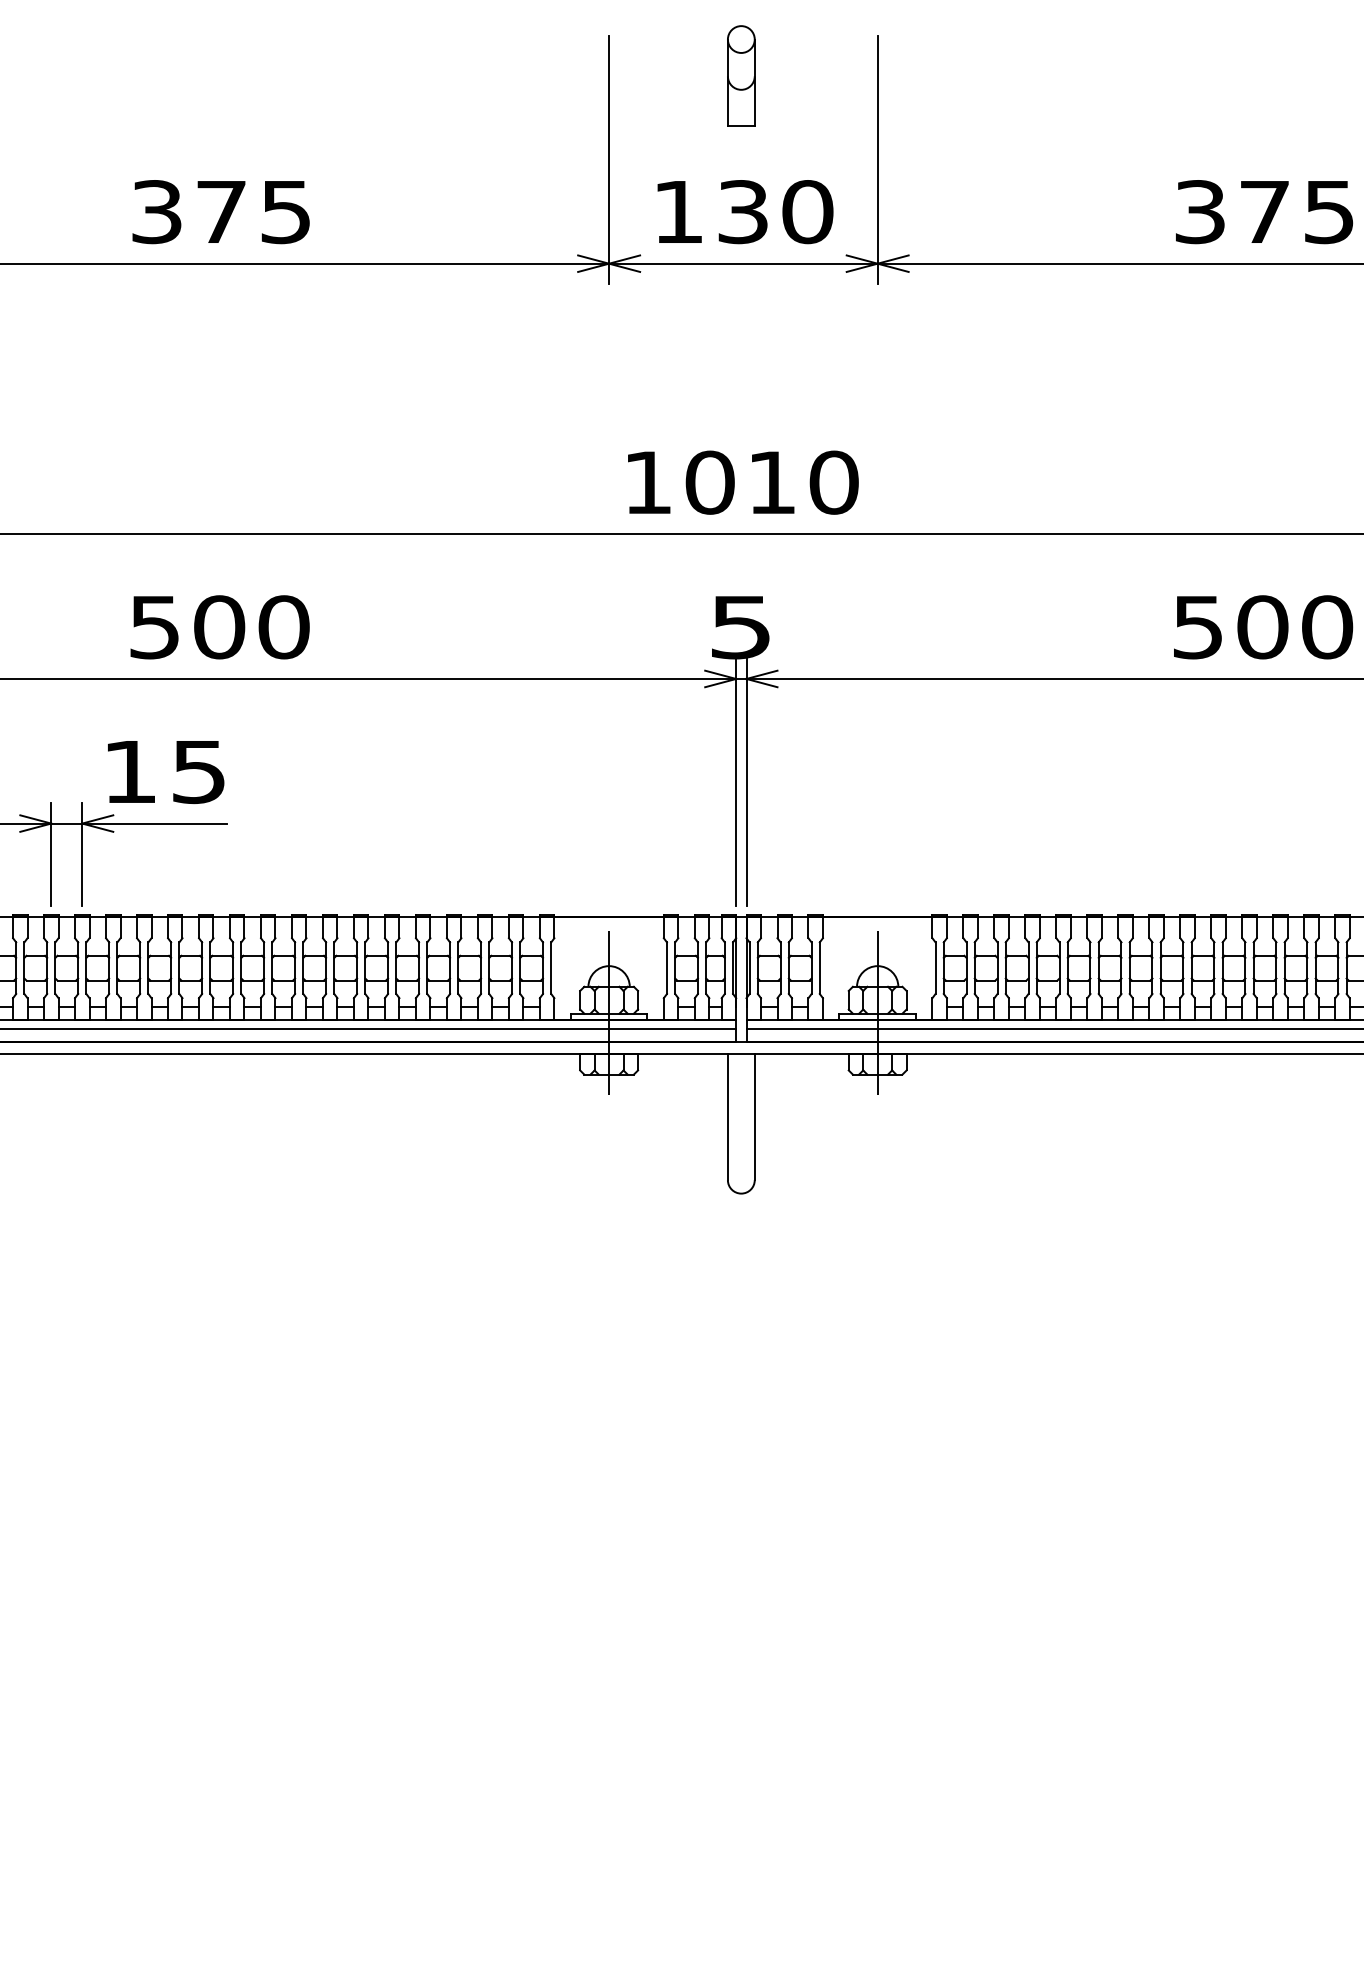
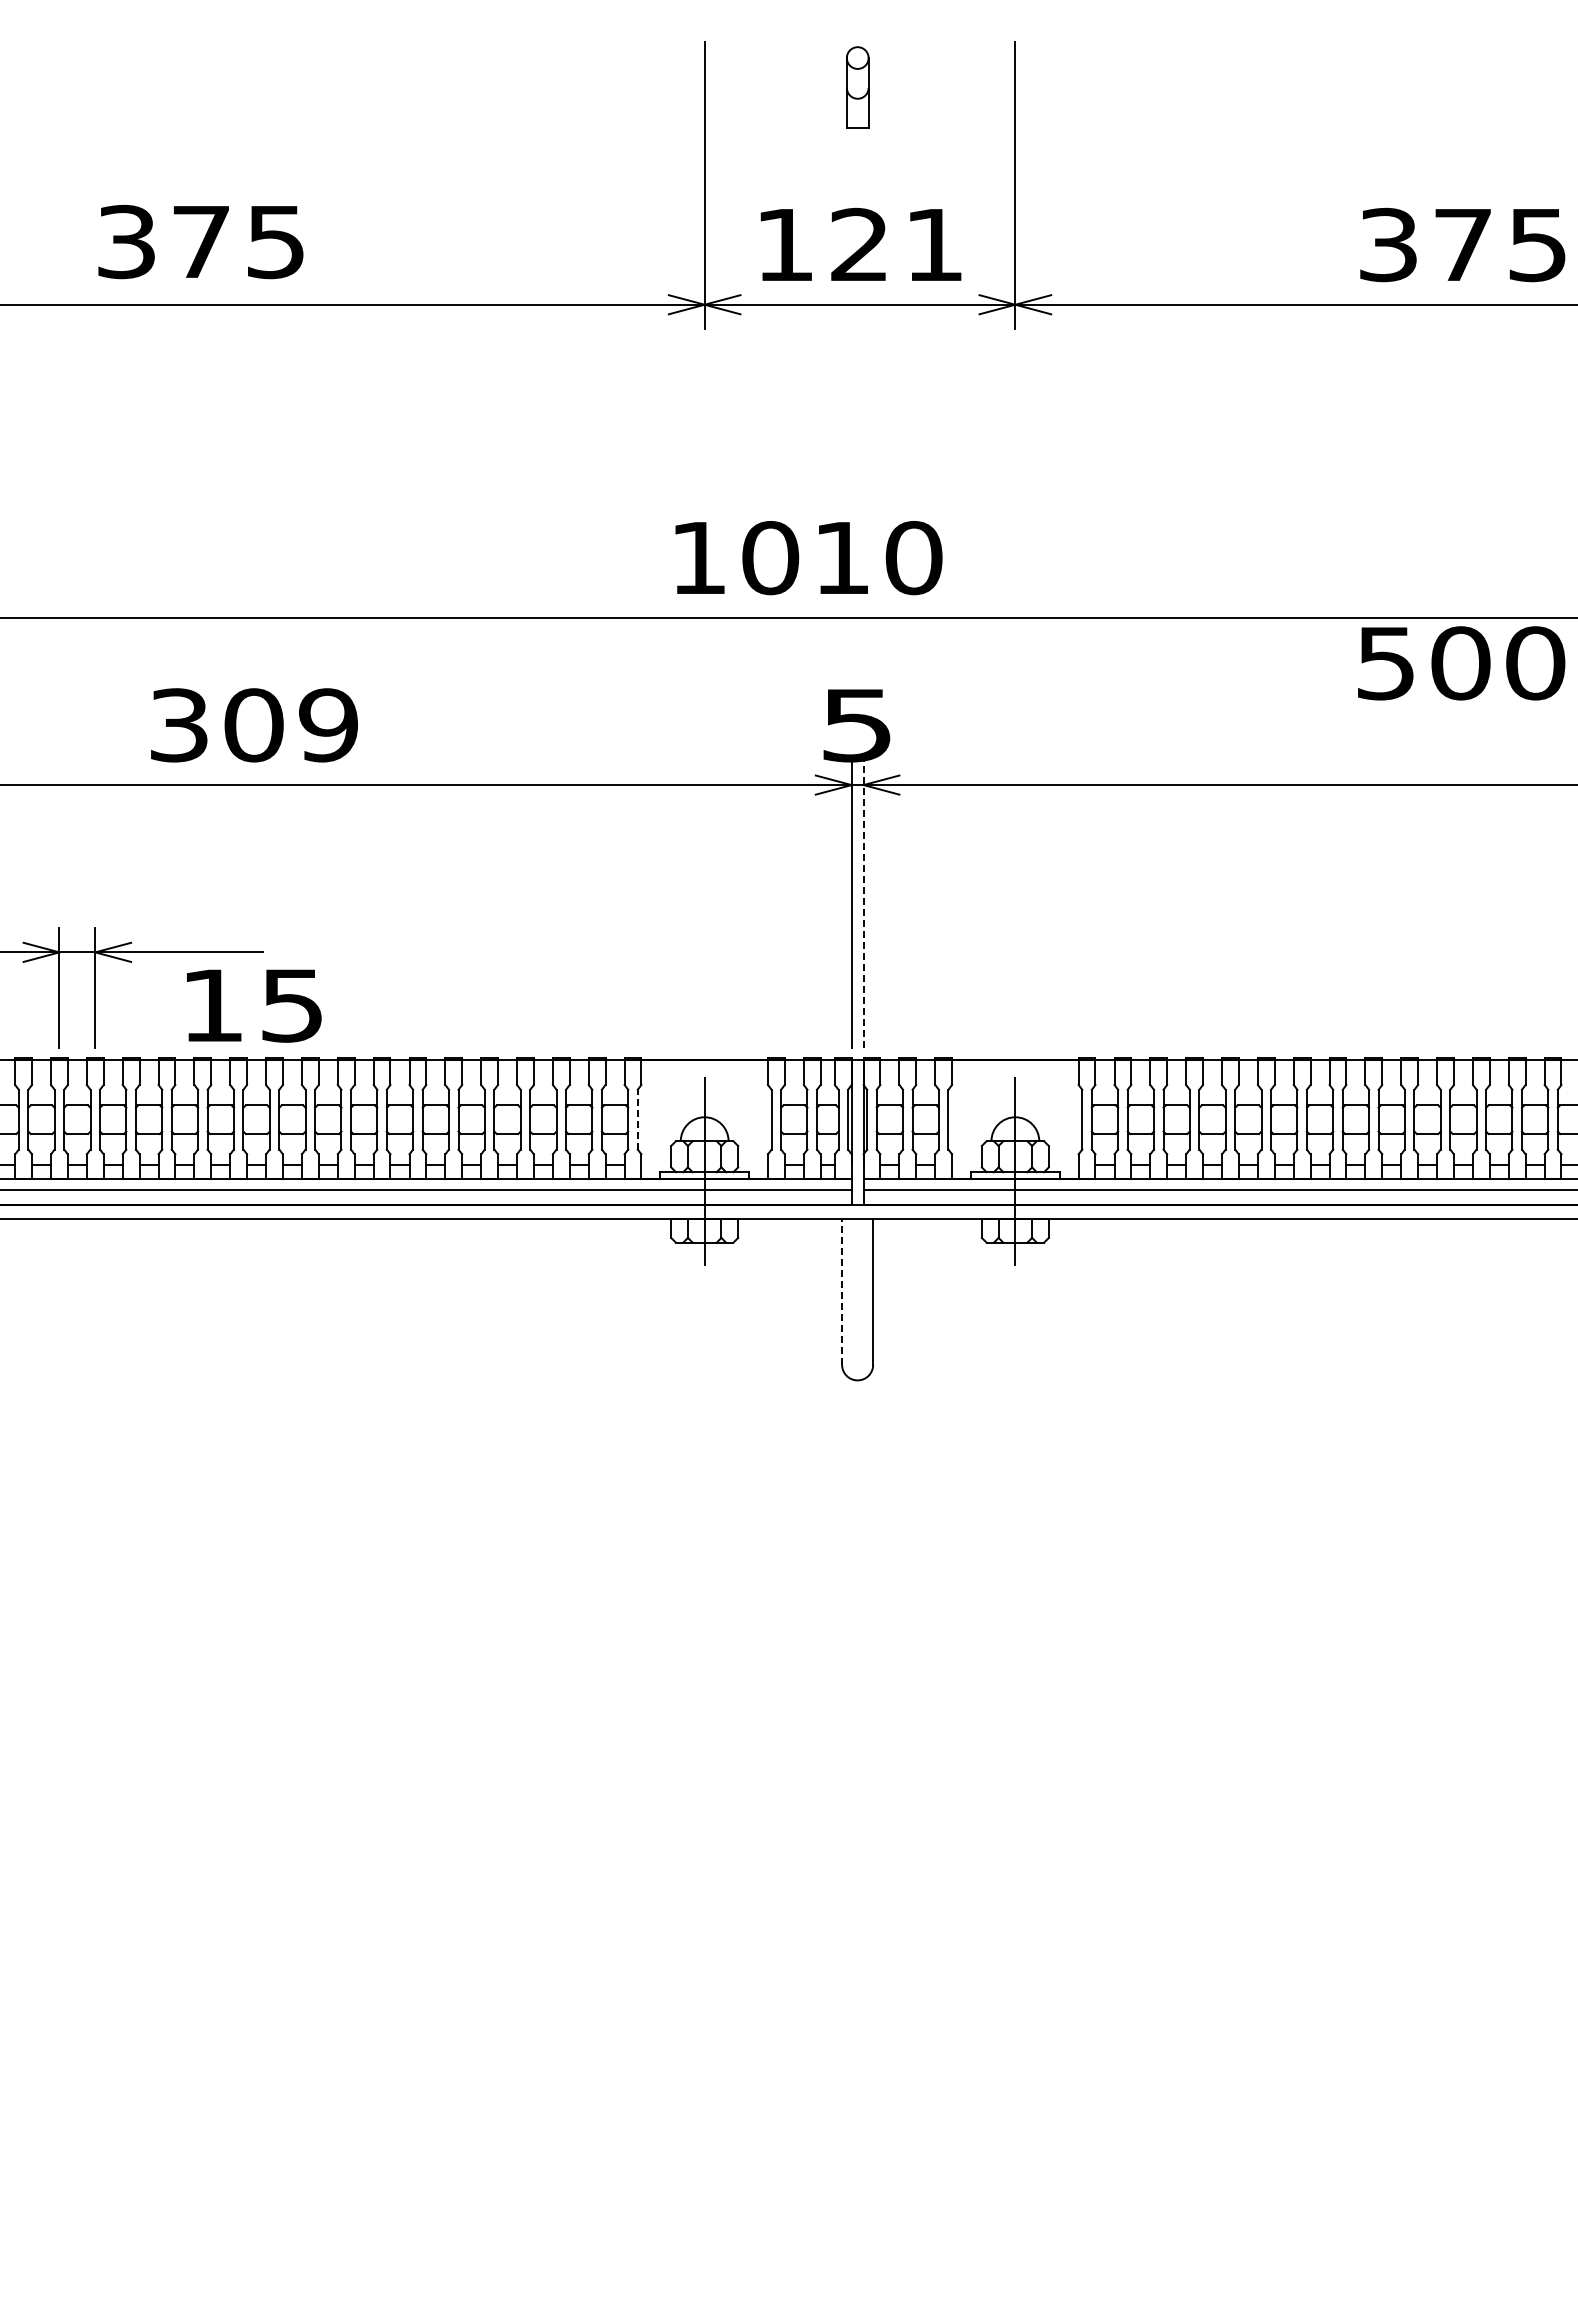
part: (741, 75) -> (857, 87), size x0.7
text: (220, 211) -> (200, 241), moved
text: (775, 211) -> (897, 244), 130 -> 121
text: (742, 483) -> (808, 558), moved
text: (219, 627) -> (254, 725), 500 -> 309
text: (1263, 627) -> (1461, 663), moved
text: (166, 771) -> (254, 1005), moved
line: (746, 782) -> (863, 904), solid -> dashed
line: (551, 968) -> (637, 1119), solid -> dashed
line: (728, 1116) -> (842, 1291), solid -> dashed

